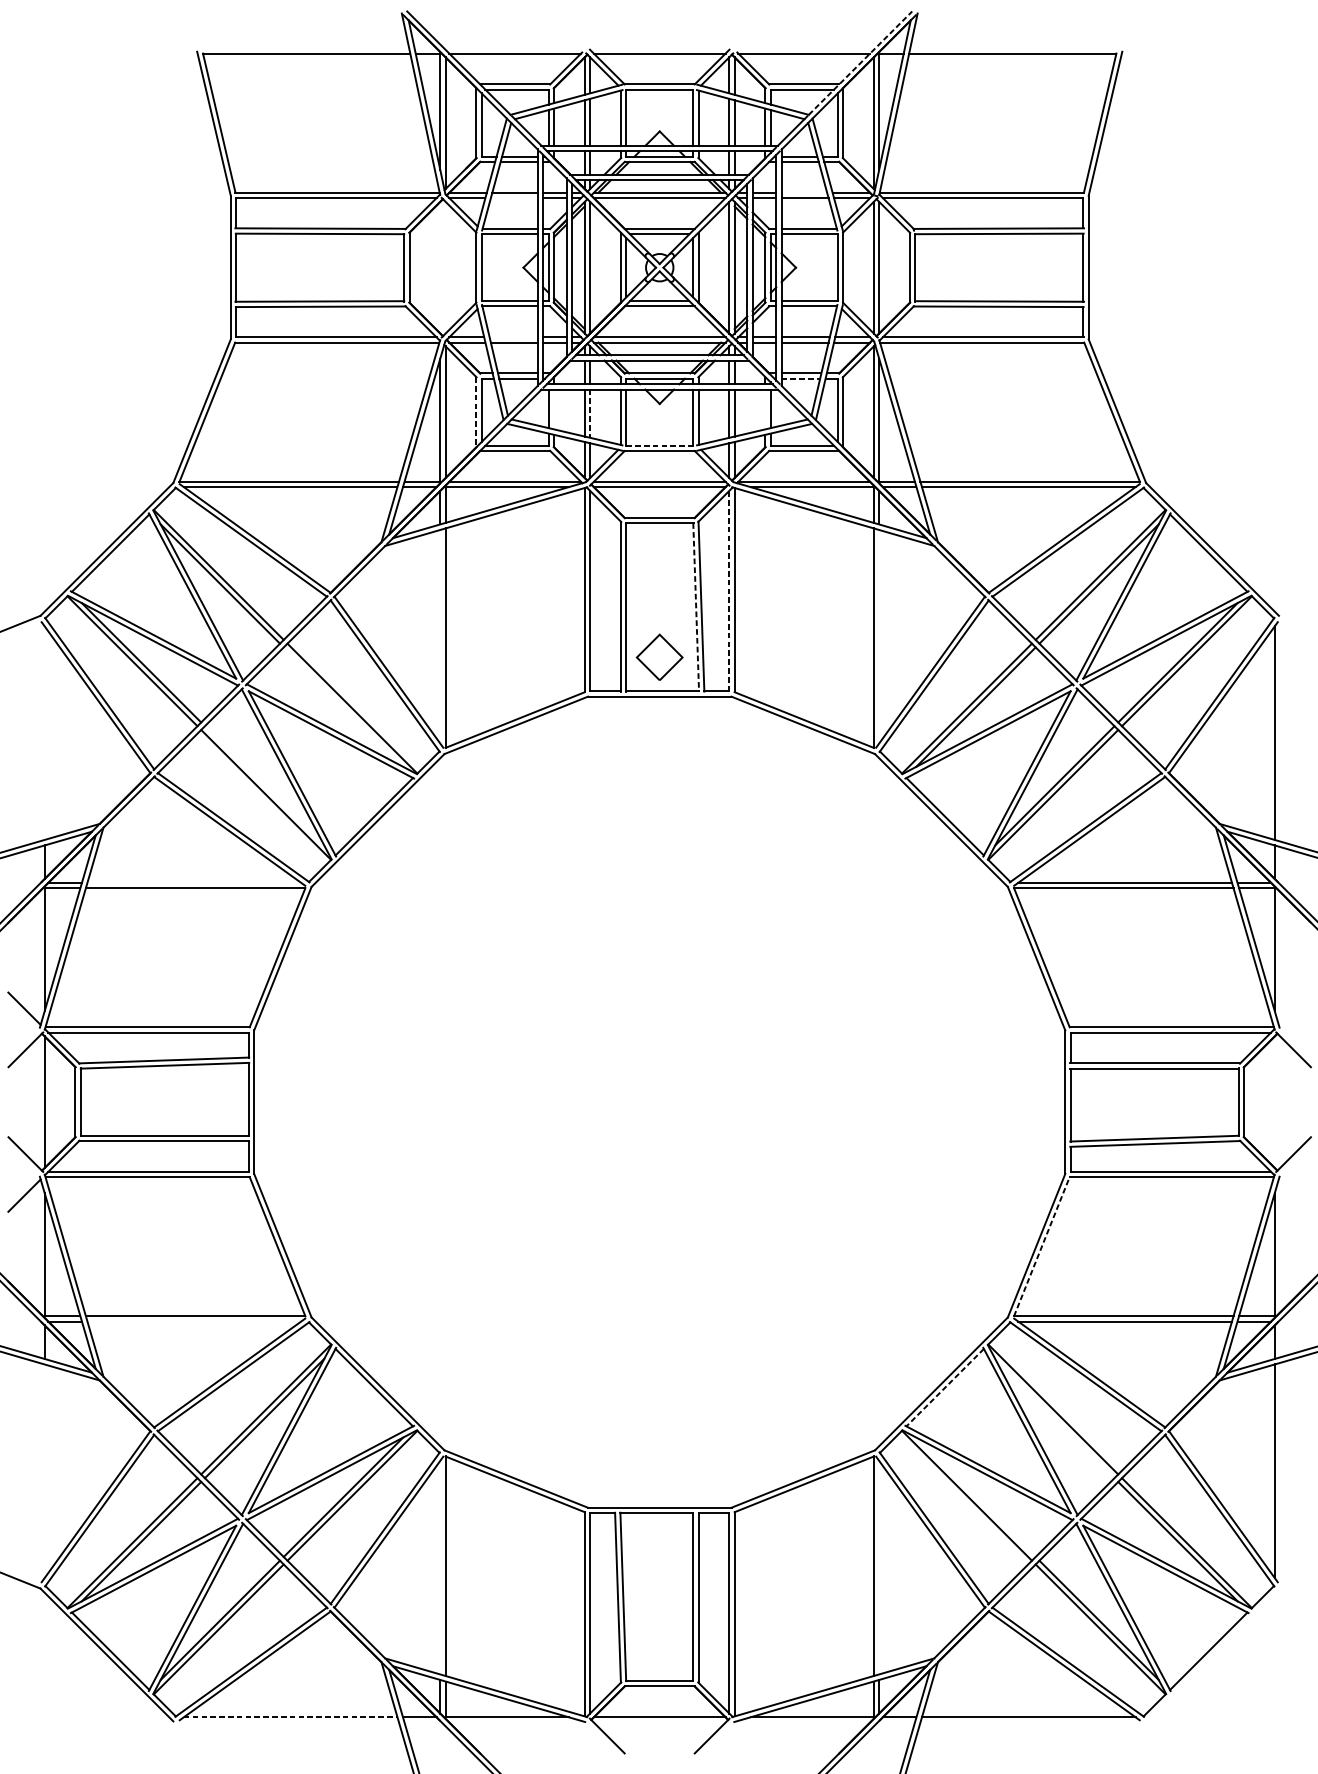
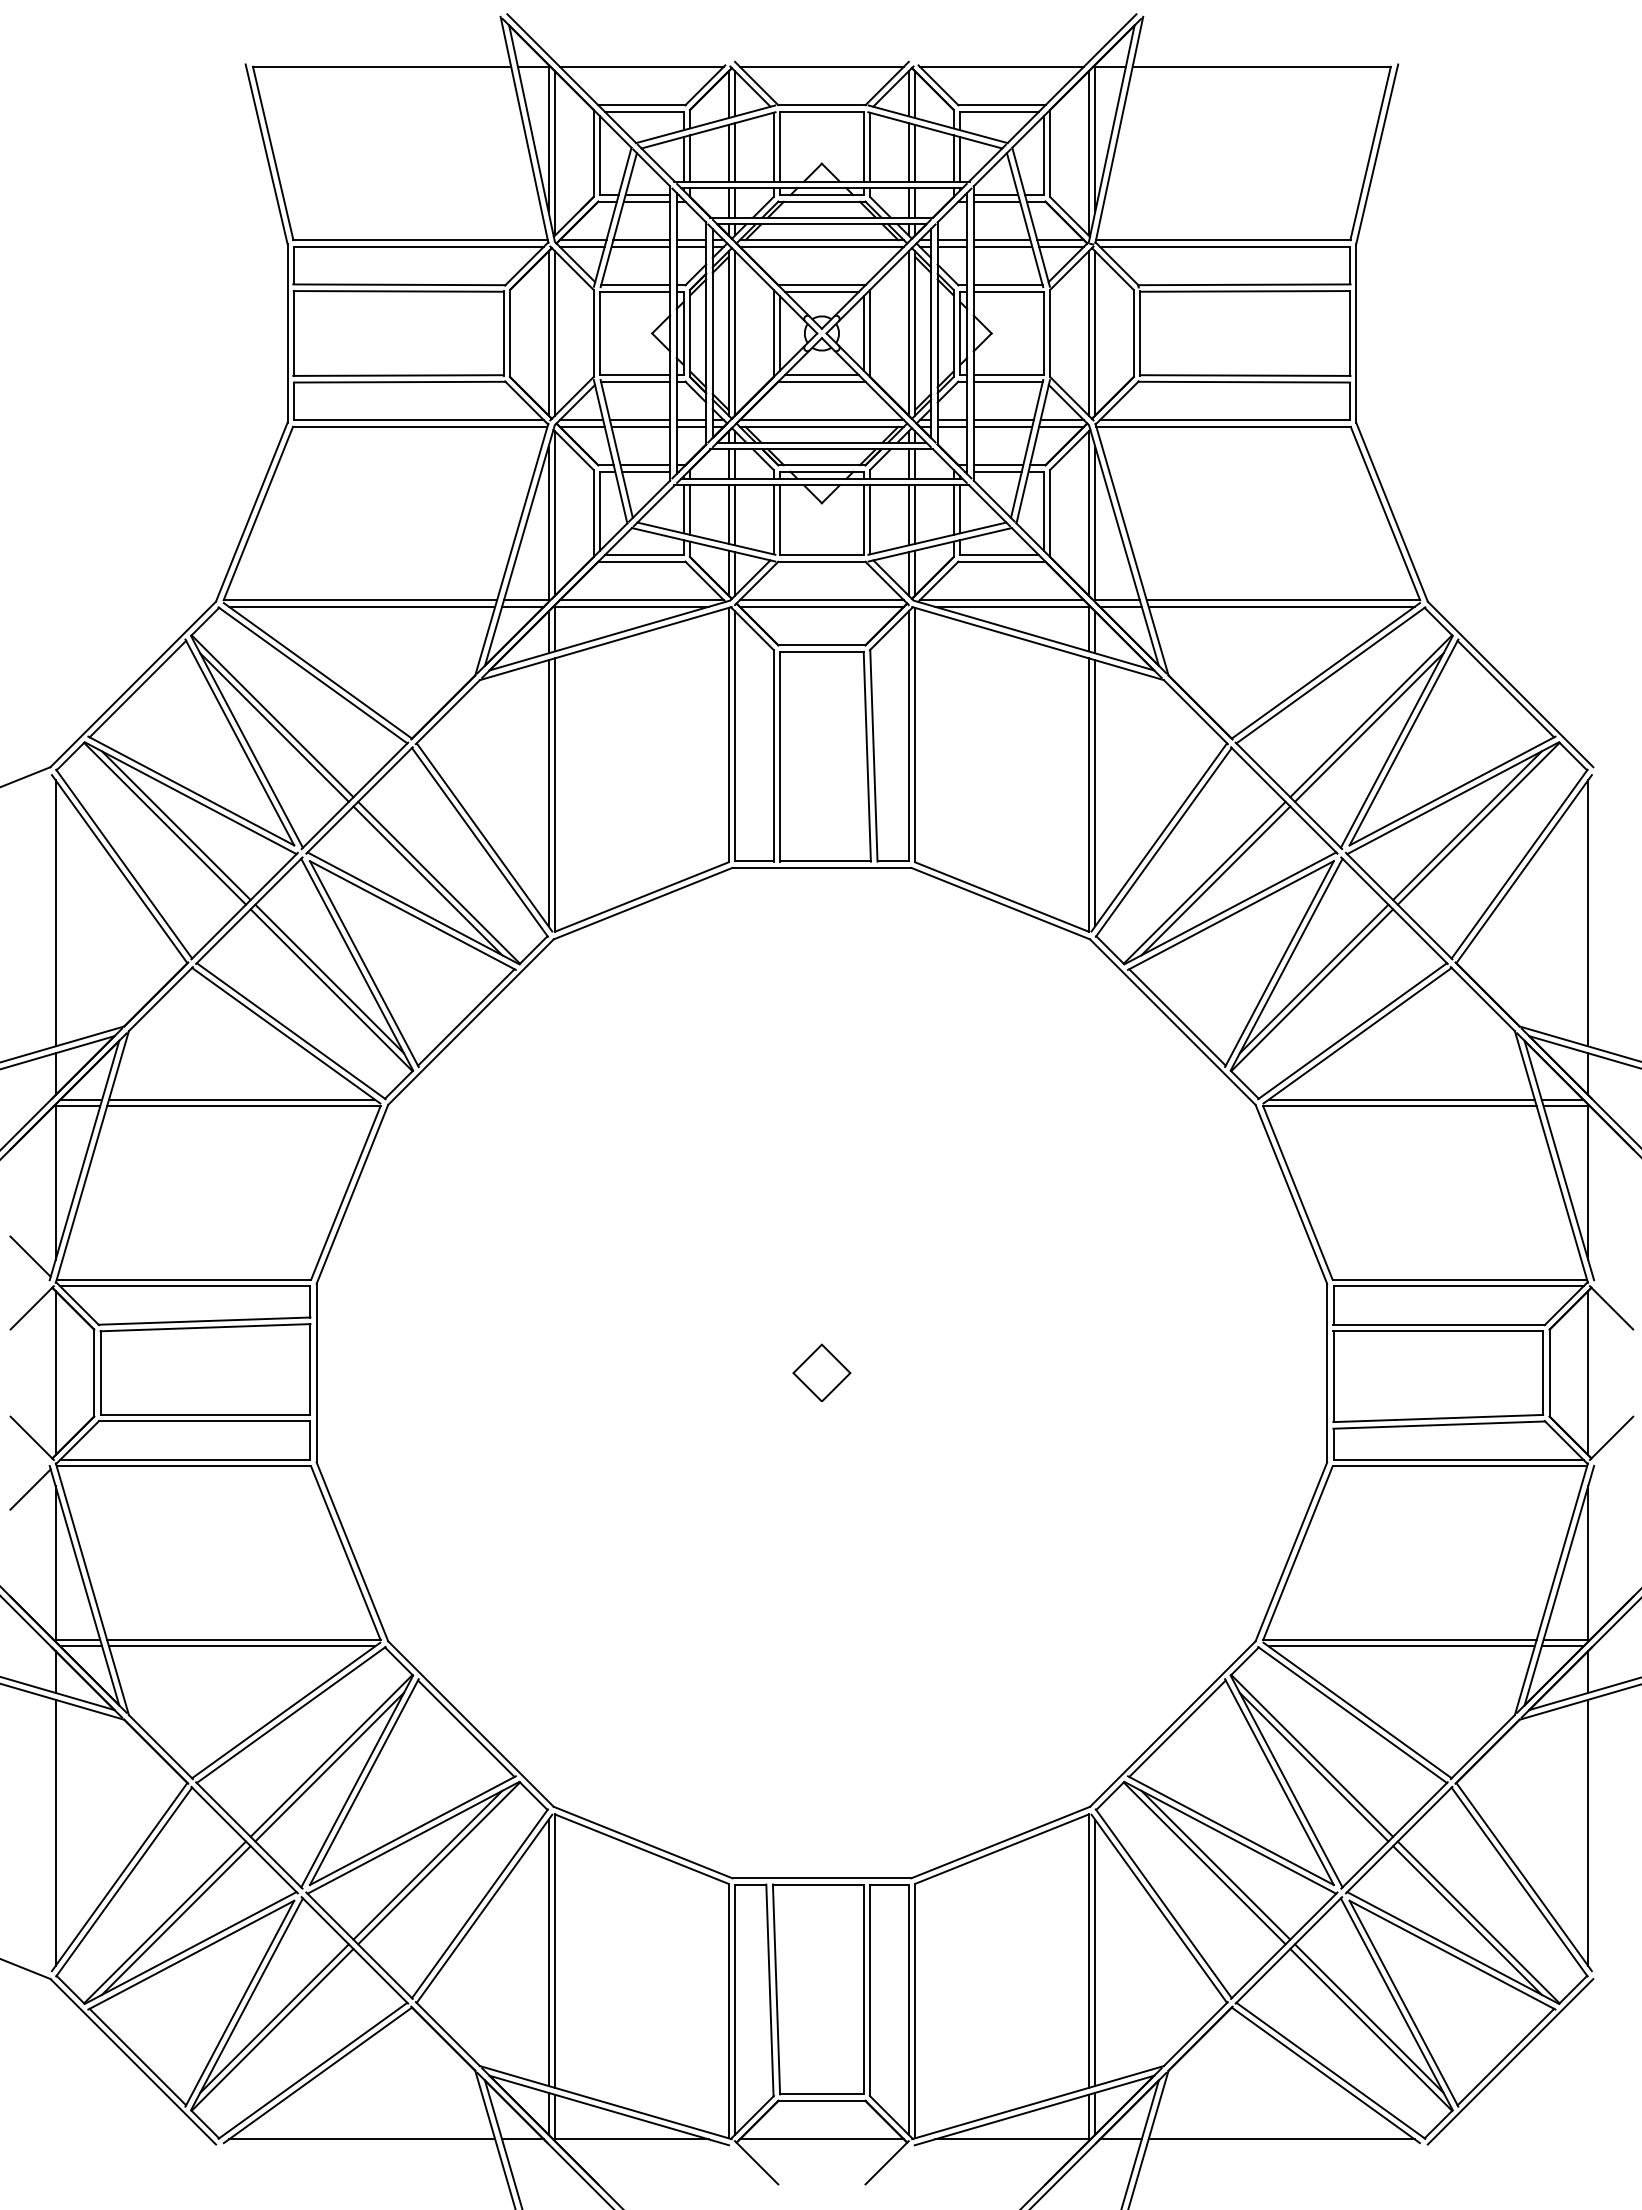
line: (860, 63) -> (1072, 78), dashed -> solid
line: (803, 193) -> (1001, 240), added
line: (514, 197) -> (640, 246), added
line: (440, 267) -> (548, 333), added
line: (445, 267) -> (555, 333), added
line: (514, 337) -> (640, 420), added
line: (801, 378) -> (998, 471), dashed -> solid
line: (554, 408) -> (690, 509), added
line: (765, 408) -> (953, 509), added
line: (476, 412) -> (593, 513), dashed -> solid
line: (590, 413) -> (735, 515), dashed -> solid
line: (659, 445) -> (821, 555), dashed -> solid
line: (729, 591) -> (908, 736), dashed -> solid
line: (696, 607) -> (867, 756), dashed -> solid
line: (440, 636) -> (548, 793), added
line: (879, 636) -> (1095, 793), added
part: (659, 657) -> (821, 1372), moved
line: (343, 706) -> (427, 880), added
line: (44, 733) -> (55, 913), added
line: (264, 785) -> (329, 978), added
line: (194, 882) -> (242, 1099), added
line: (1275, 1102) -> (1588, 1373), added
line: (1042, 1246) -> (1298, 1552), dashed -> solid
line: (194, 1321) -> (242, 1646), added
line: (945, 1388) -> (1177, 1729), dashed -> solid
line: (1054, 1417) -> (1313, 1766), added
line: (44, 1470) -> (55, 1832), added
line: (975, 1496) -> (1215, 1864), added
line: (440, 1567) -> (548, 1952), added
line: (879, 1567) -> (1095, 1952), added
line: (1212, 1654) -> (1510, 2061), added
line: (290, 1717) -> (362, 2139), dashed -> solid

